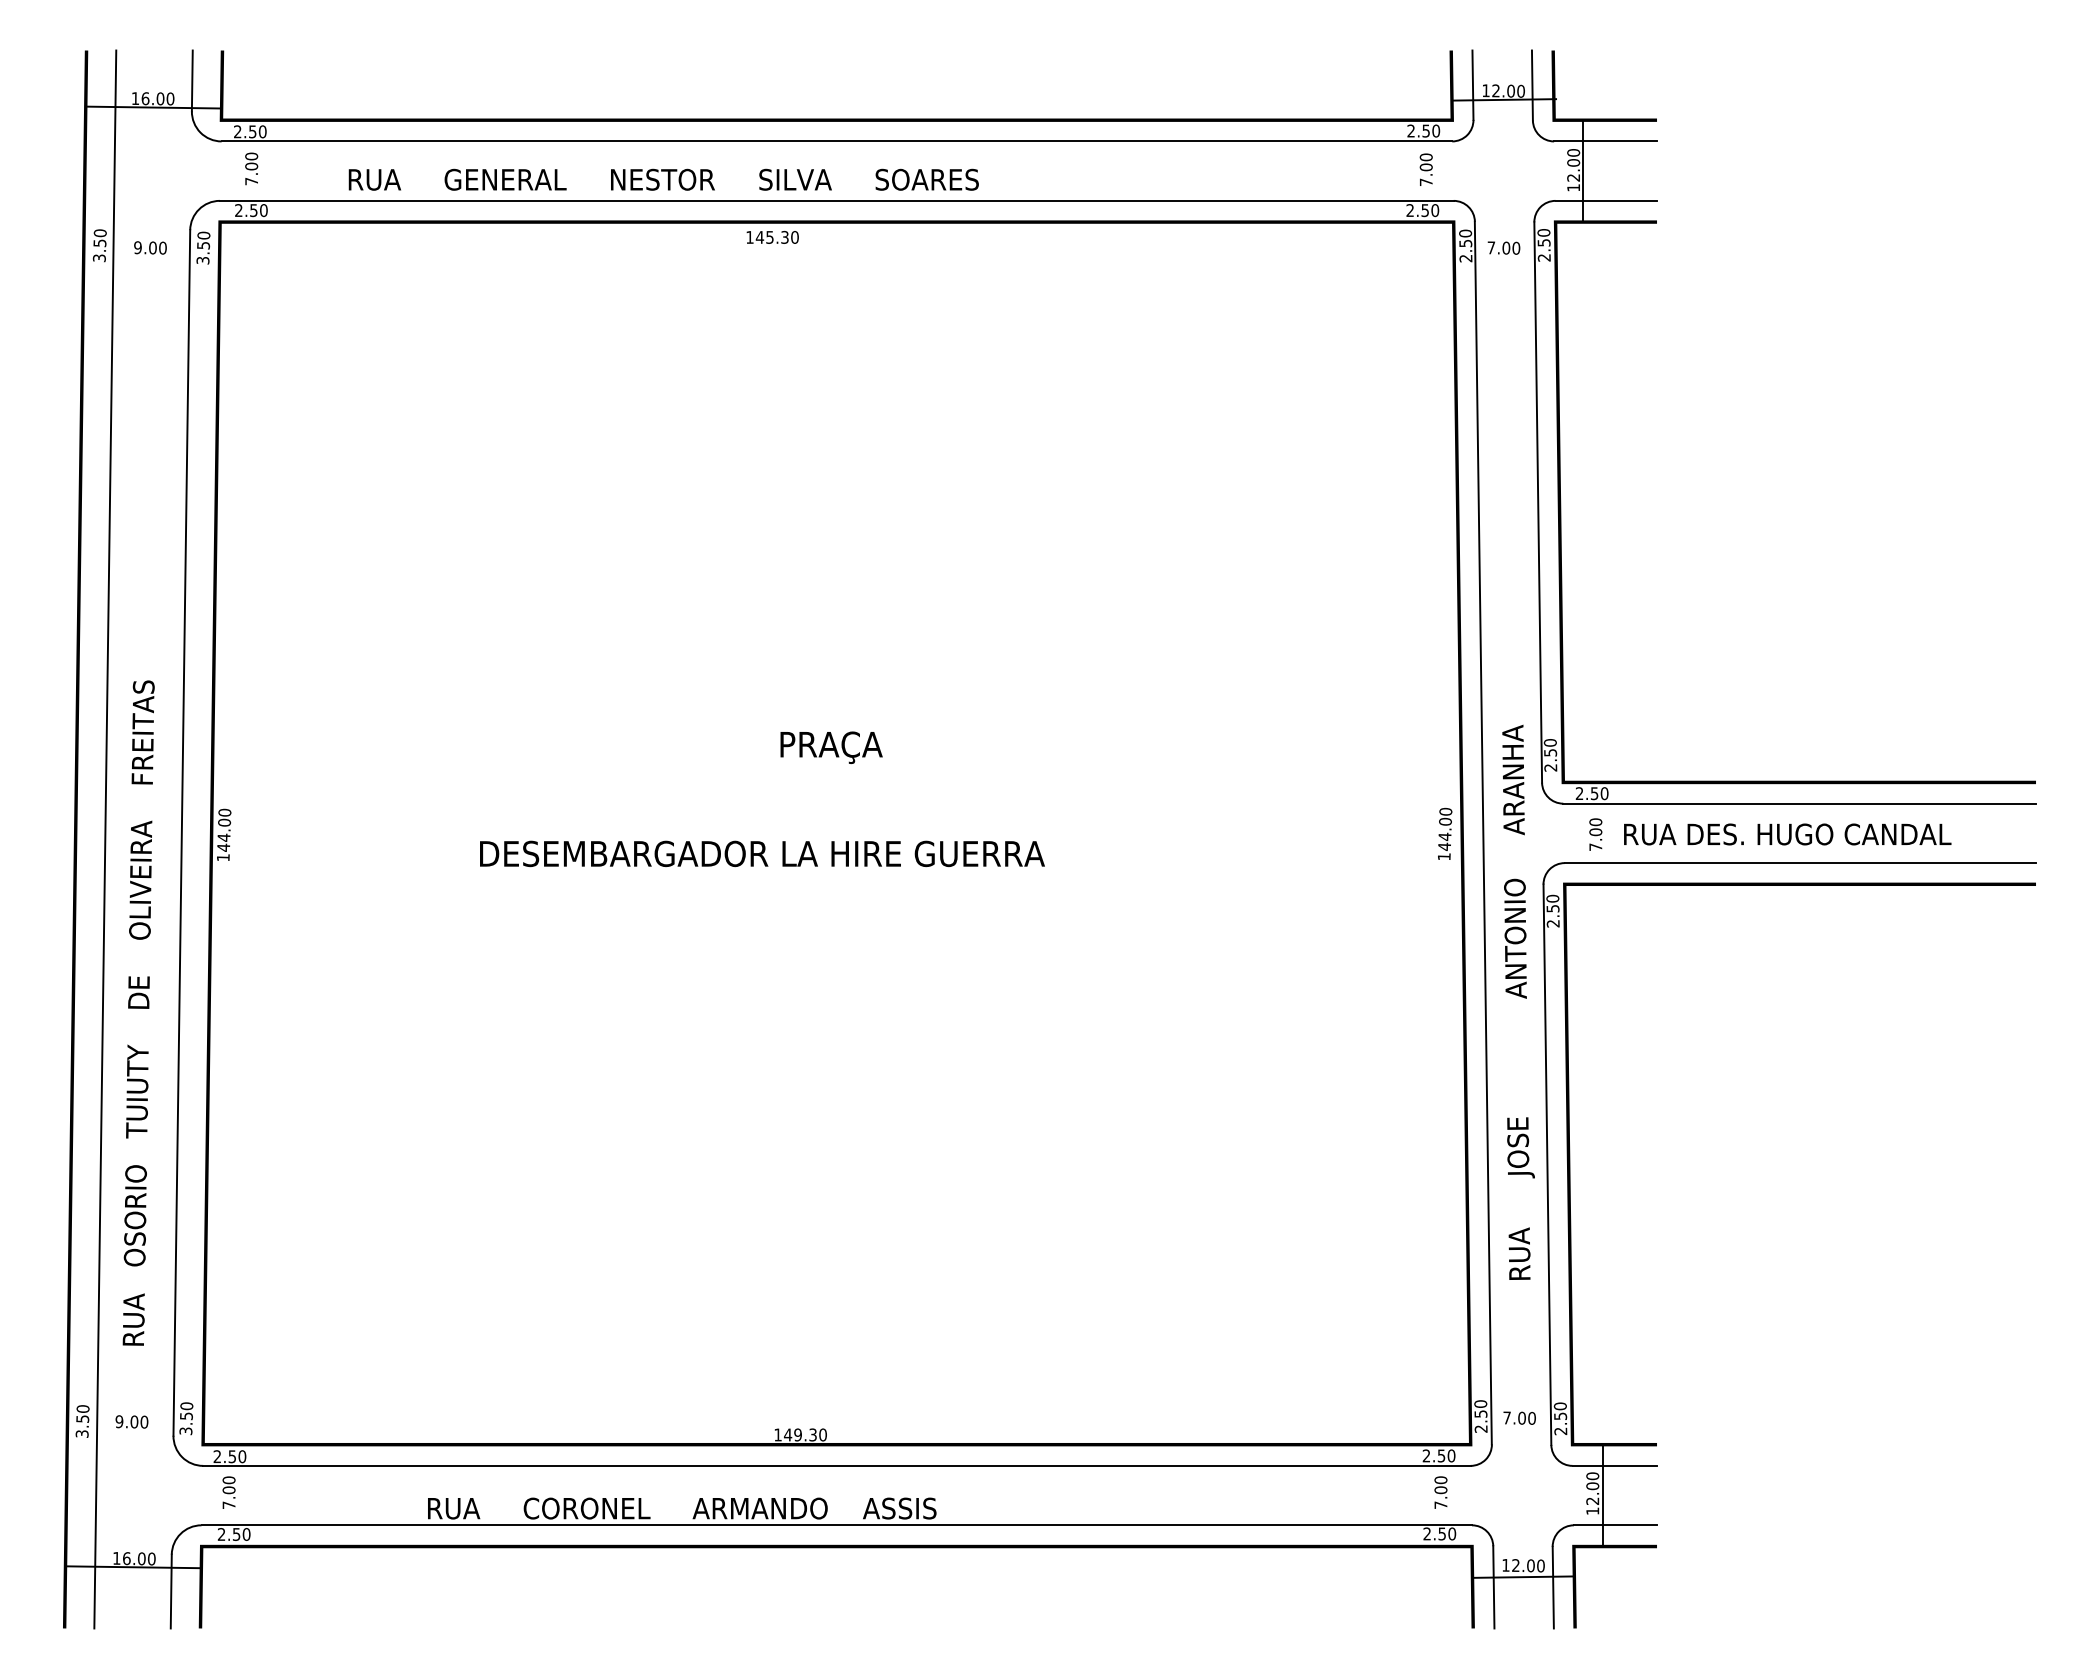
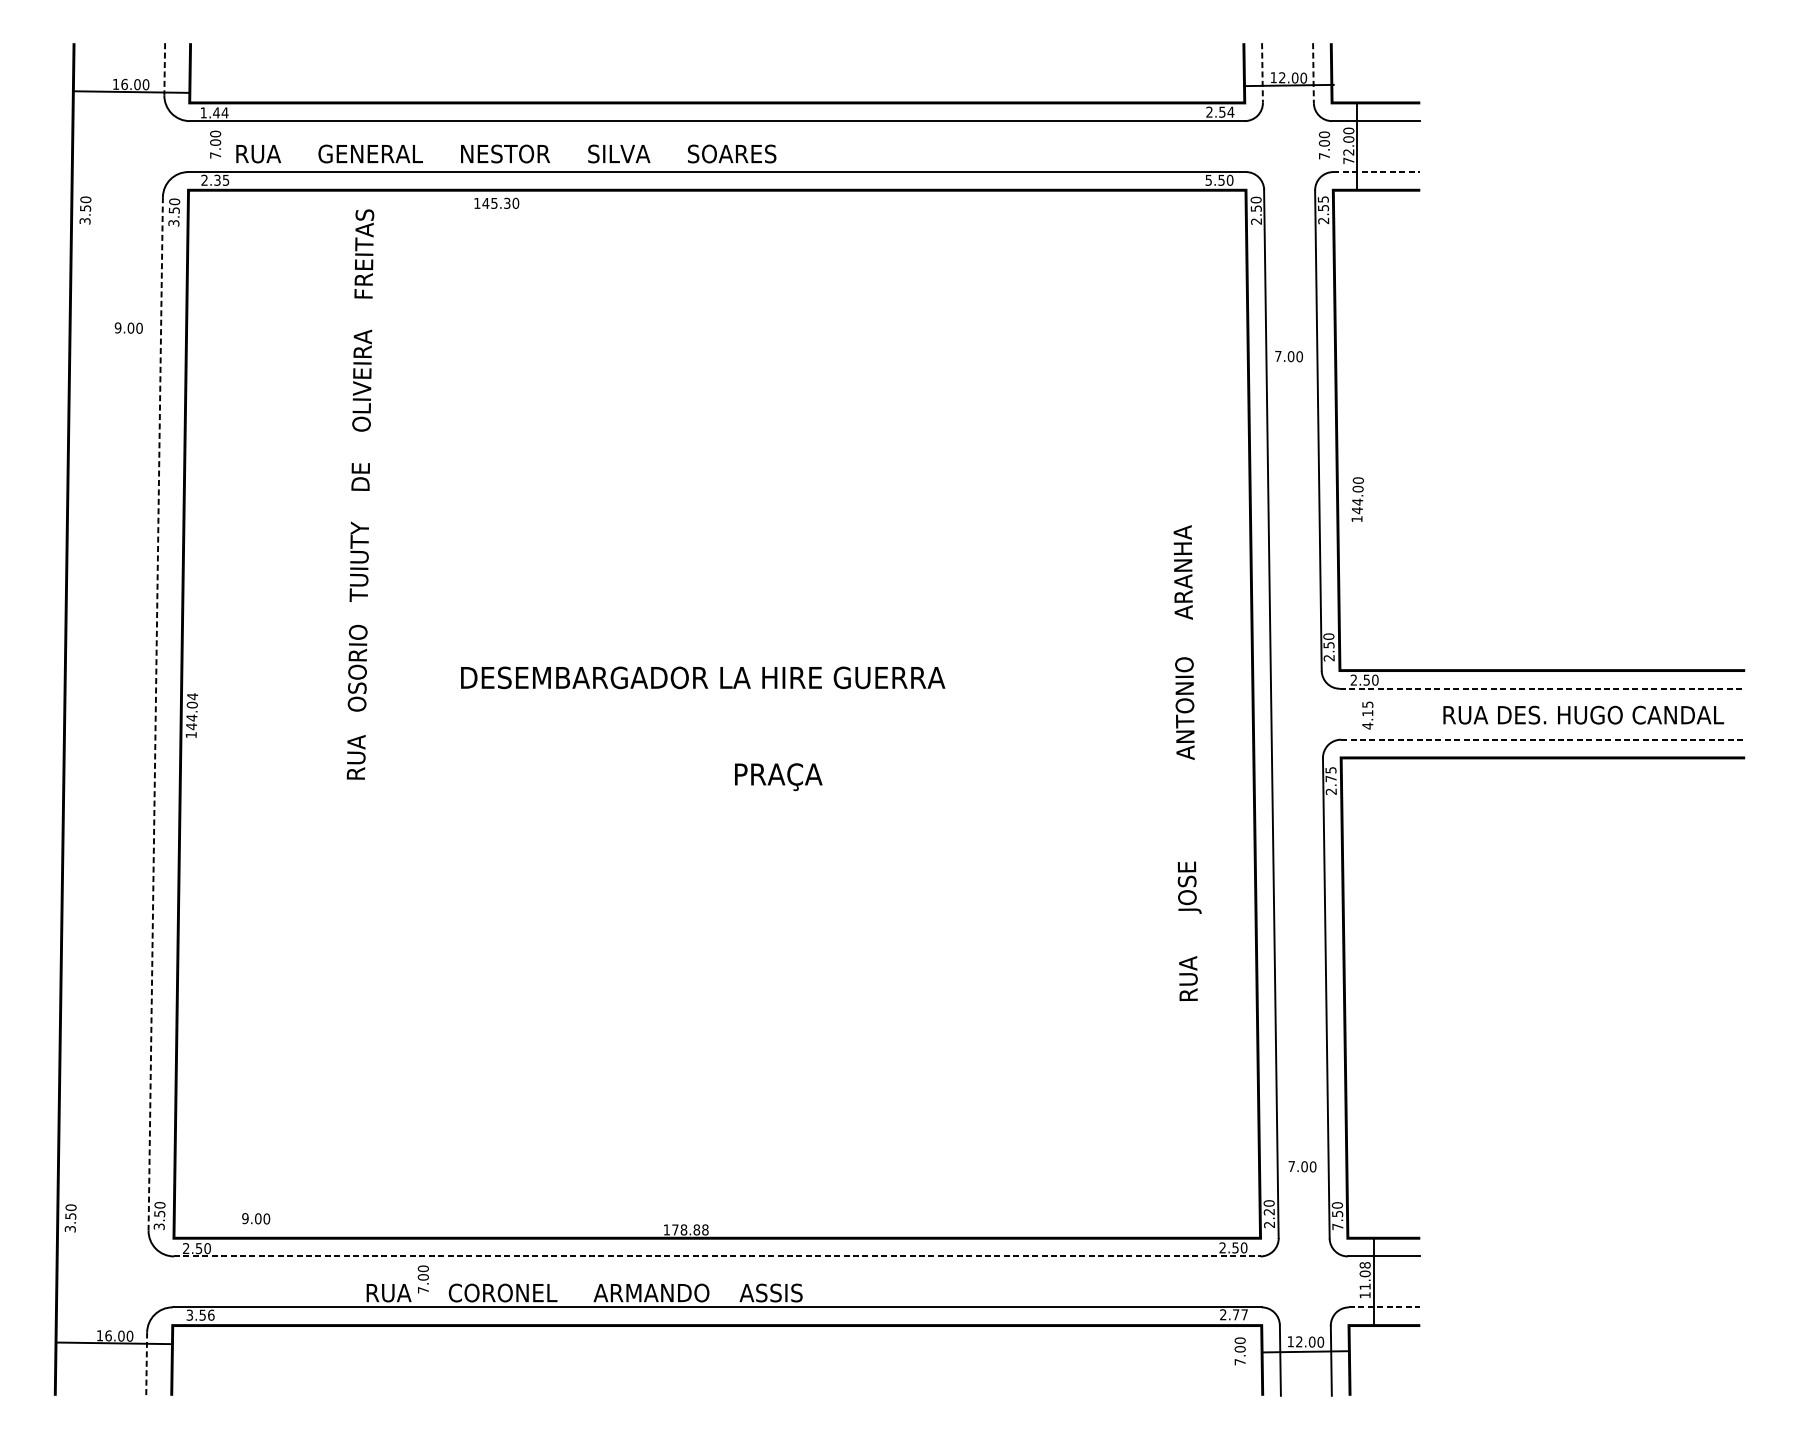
line: (192, 81) -> (164, 69), solid -> dashed
line: (1472, 85) -> (1262, 73), solid -> dashed
line: (1532, 85) -> (1313, 73), solid -> dashed
text: (1436, 130) -> (1231, 111), 2.50 -> 2.54
text: (250, 131) -> (214, 112), 2.50 -> 1.44
text: (1425, 169) -> (1323, 145), moved
text: (663, 179) -> (506, 153), moved
text: (1573, 187) -> (1348, 160), 12.00 -> 72.00
line: (1606, 200) -> (1376, 171), solid -> dashed
text: (258, 210) -> (221, 180), 2.50 -> 2.35
text: (1409, 210) -> (1208, 180), 2.50 -> 5.50
text: (1543, 232) -> (1322, 199), 2.50 -> 2.55
text: (772, 237) -> (496, 203), moved
text: (150, 247) -> (128, 327), moved
text: (1503, 247) -> (1288, 356), moved
text: (831, 747) -> (778, 776), moved
line: (1800, 803) -> (1543, 688), solid -> dashed
text: (224, 812) -> (192, 696), 144.00 -> 144.04
line: (181, 832) -> (155, 713), solid -> dashed
text: (1445, 833) -> (1358, 499), moved
text: (1595, 834) -> (1367, 715), 7.00 -> 4.15
text: (1787, 834) -> (1583, 715), moved
line: (105, 839) -> (90, 719), removed
text: (762, 853) -> (703, 677), moved
line: (1800, 863) -> (1543, 740), solid -> dashed
text: (1552, 903) -> (1330, 774), 2.50 -> 2.75
text: (1518, 1001) -> (1187, 762), moved
text: (138, 1012) -> (360, 494), moved
text: (1480, 1413) -> (1268, 1211), 2.50 -> 2.20
text: (1519, 1417) -> (1302, 1166), moved
text: (131, 1421) -> (255, 1218), moved
text: (1560, 1431) -> (1337, 1226), 2.50 -> 7.50
text: (805, 1434) -> (690, 1229), 149.30 -> 178.88
line: (836, 1465) -> (716, 1256), solid -> dashed
text: (1592, 1488) -> (1364, 1275), 12.00 -> 11.08
text: (228, 1492) -> (422, 1279), moved
text: (1440, 1492) -> (1239, 1351), moved
line: (1615, 1525) -> (1384, 1307), solid -> dashed
text: (1447, 1533) -> (1240, 1314), 2.50 -> 2.77
text: (234, 1534) -> (200, 1315), 2.50 -> 3.56
line: (171, 1591) -> (146, 1364), solid -> dashed

